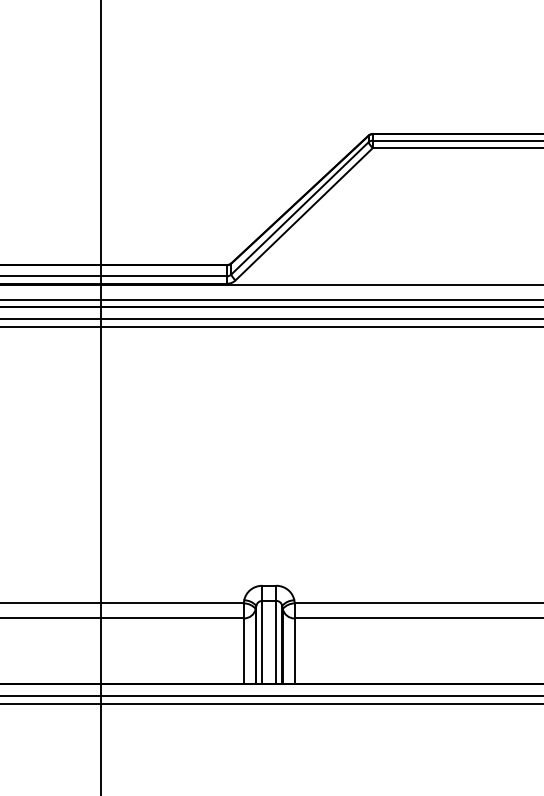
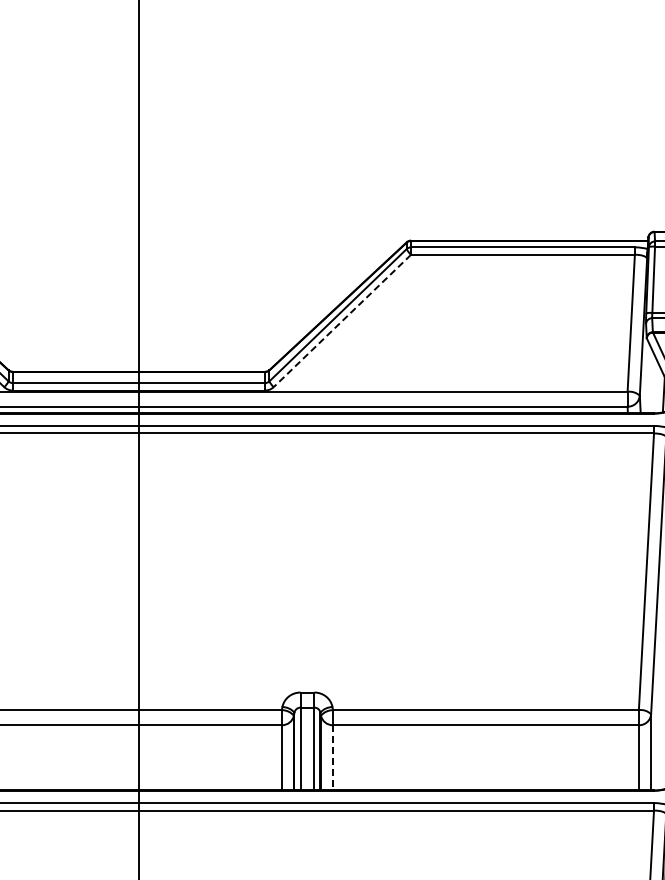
line: (304, 214) -> (342, 321), solid -> dashed
line: (295, 650) -> (333, 757), solid -> dashed

